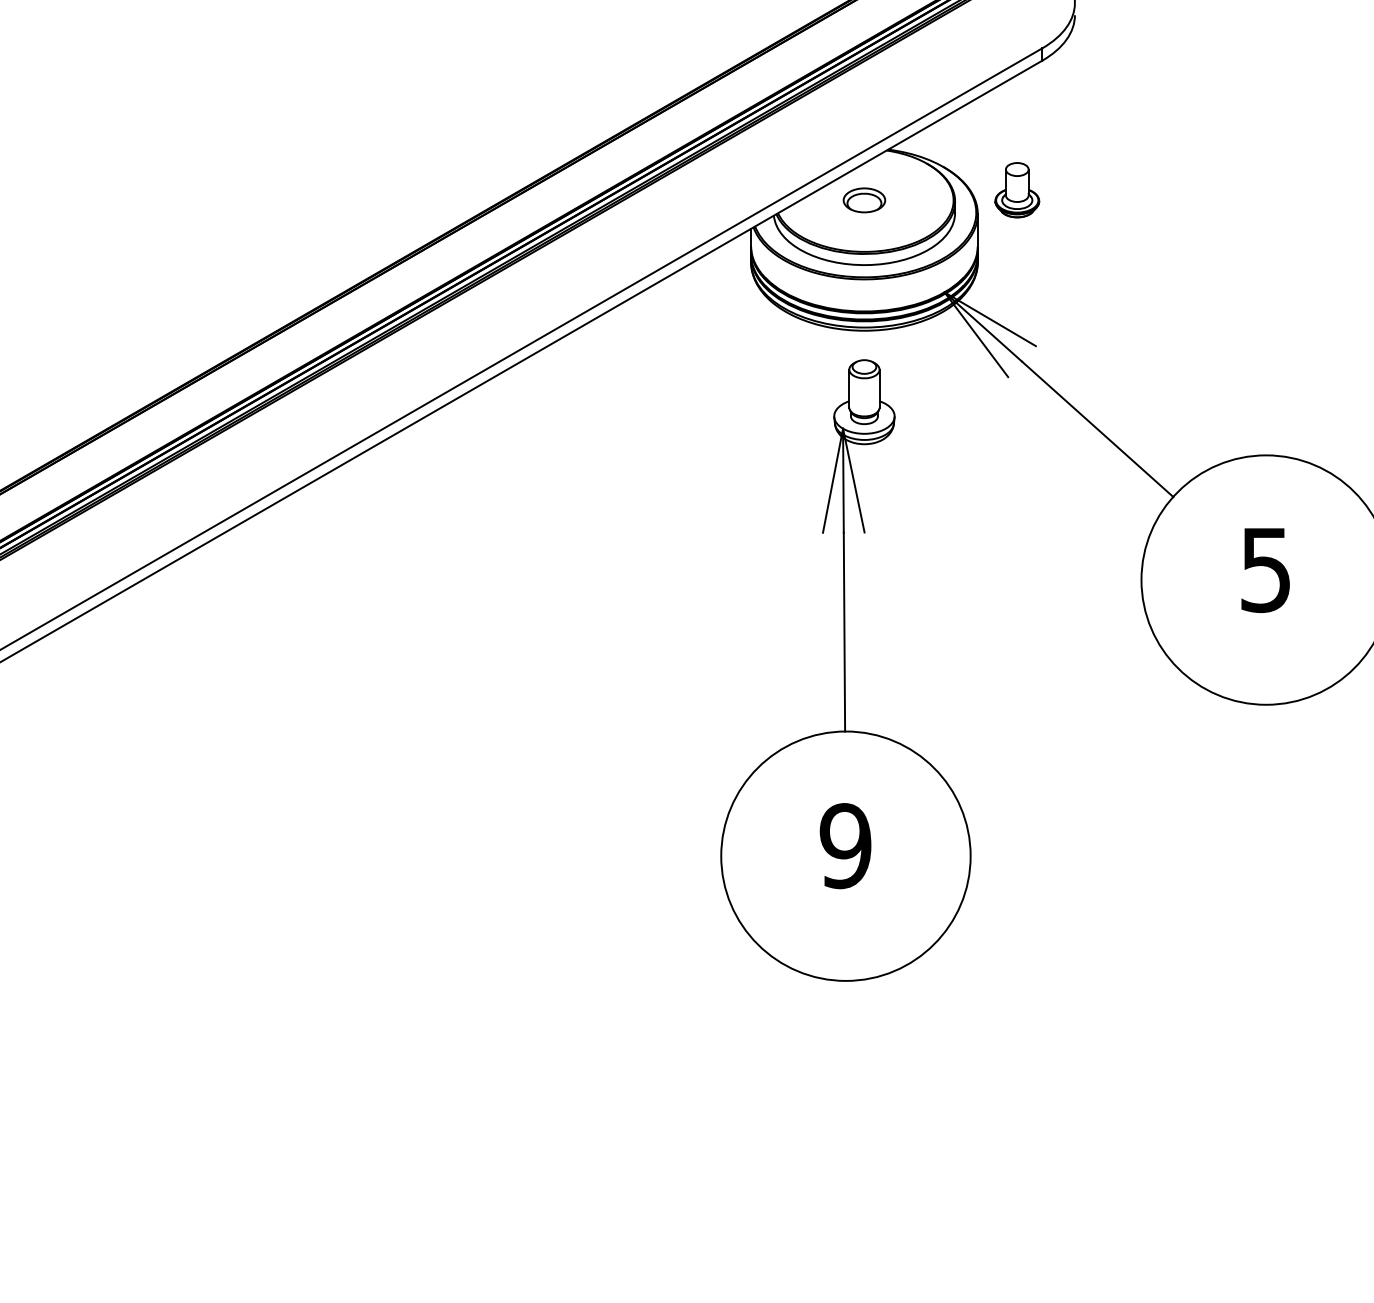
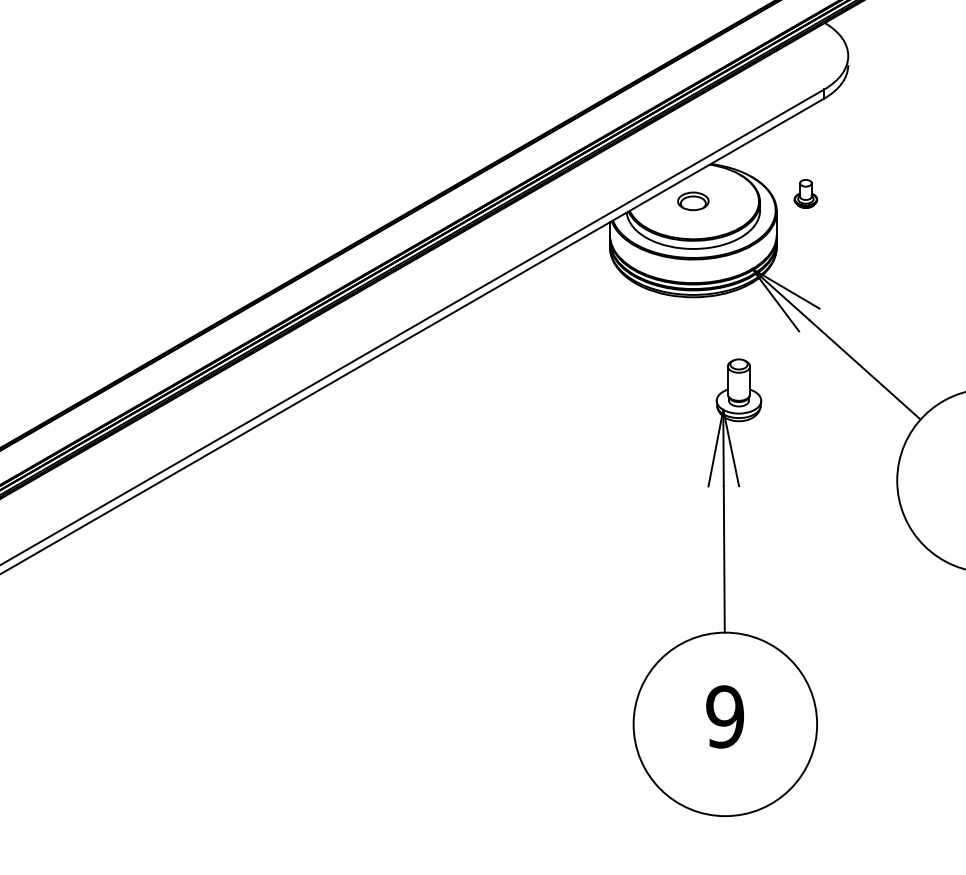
part: (1017, 190) -> (805, 194), size x0.7
part: (845, 670) -> (725, 587), moved

